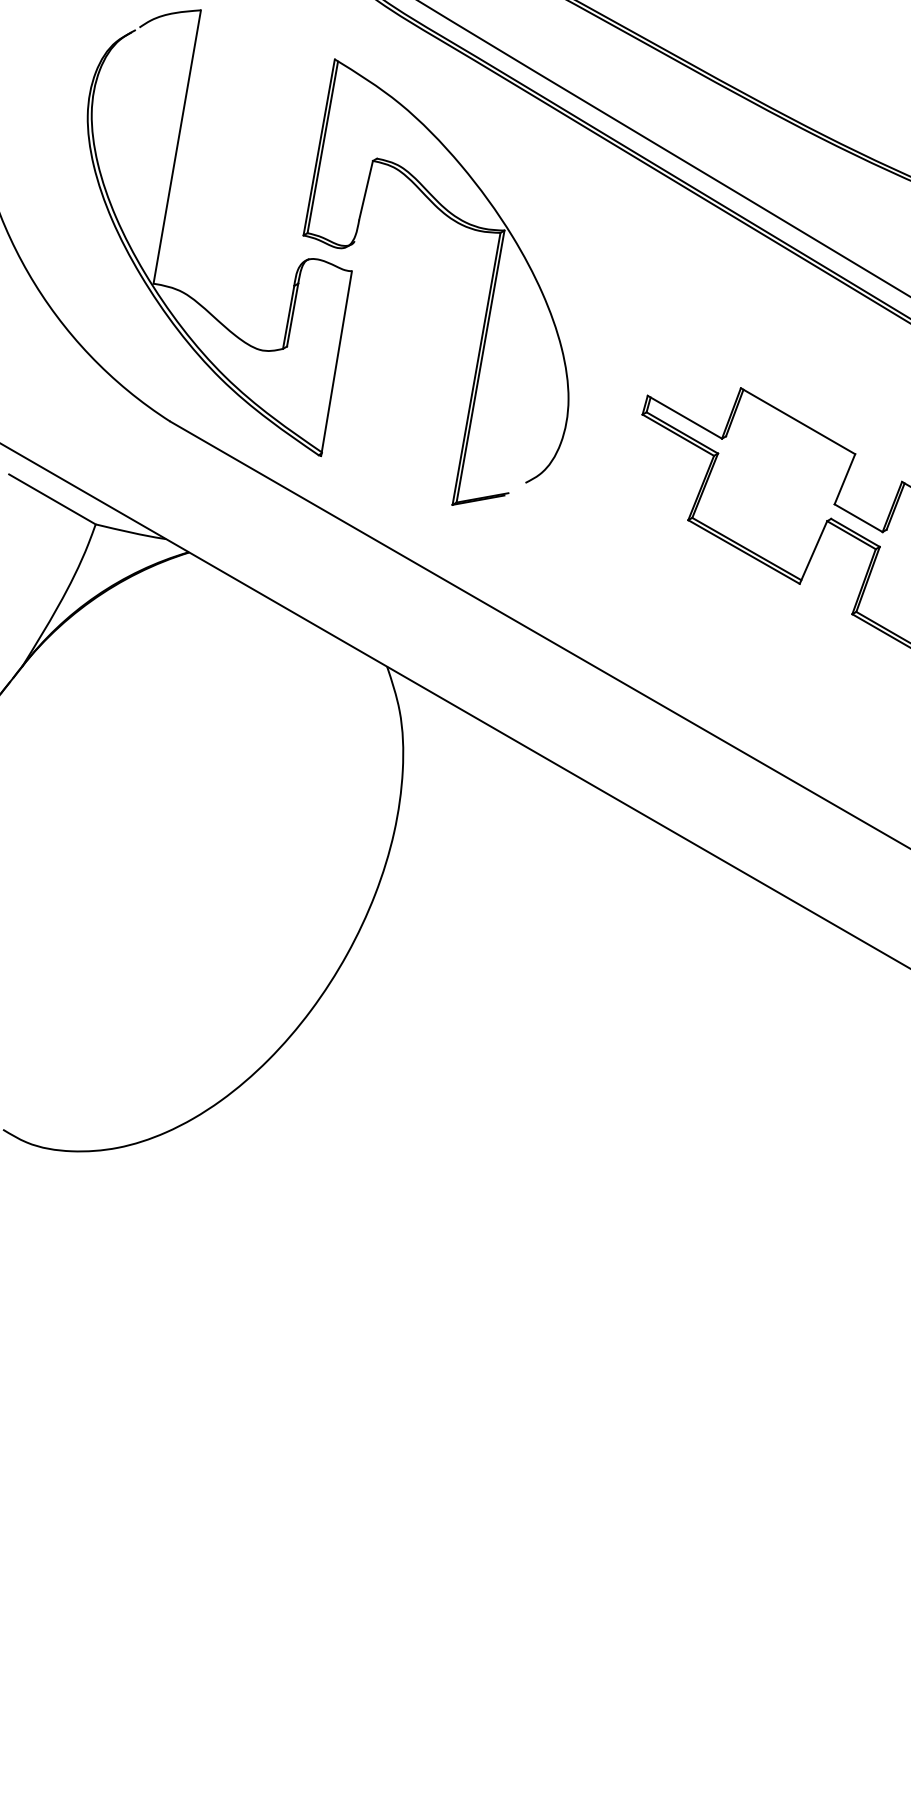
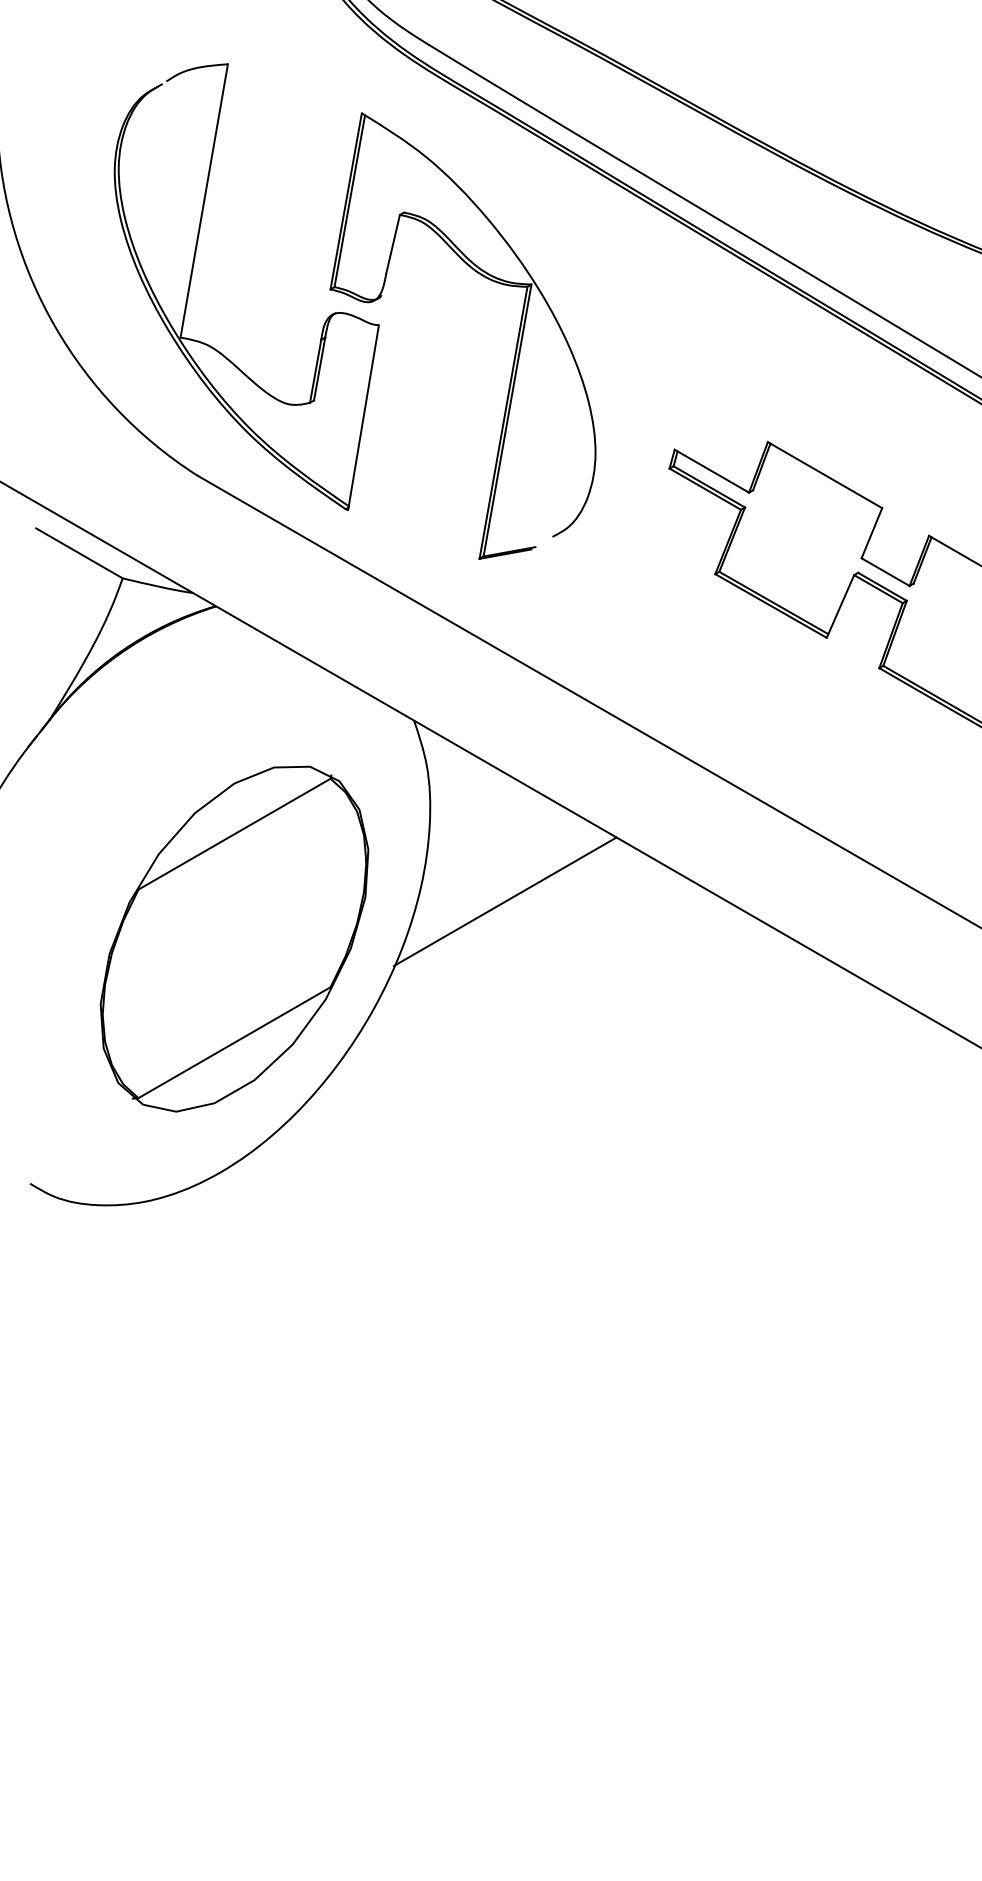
line: (477, 847) -> (504, 901), added
part: (207, 884) -> (234, 938), added

